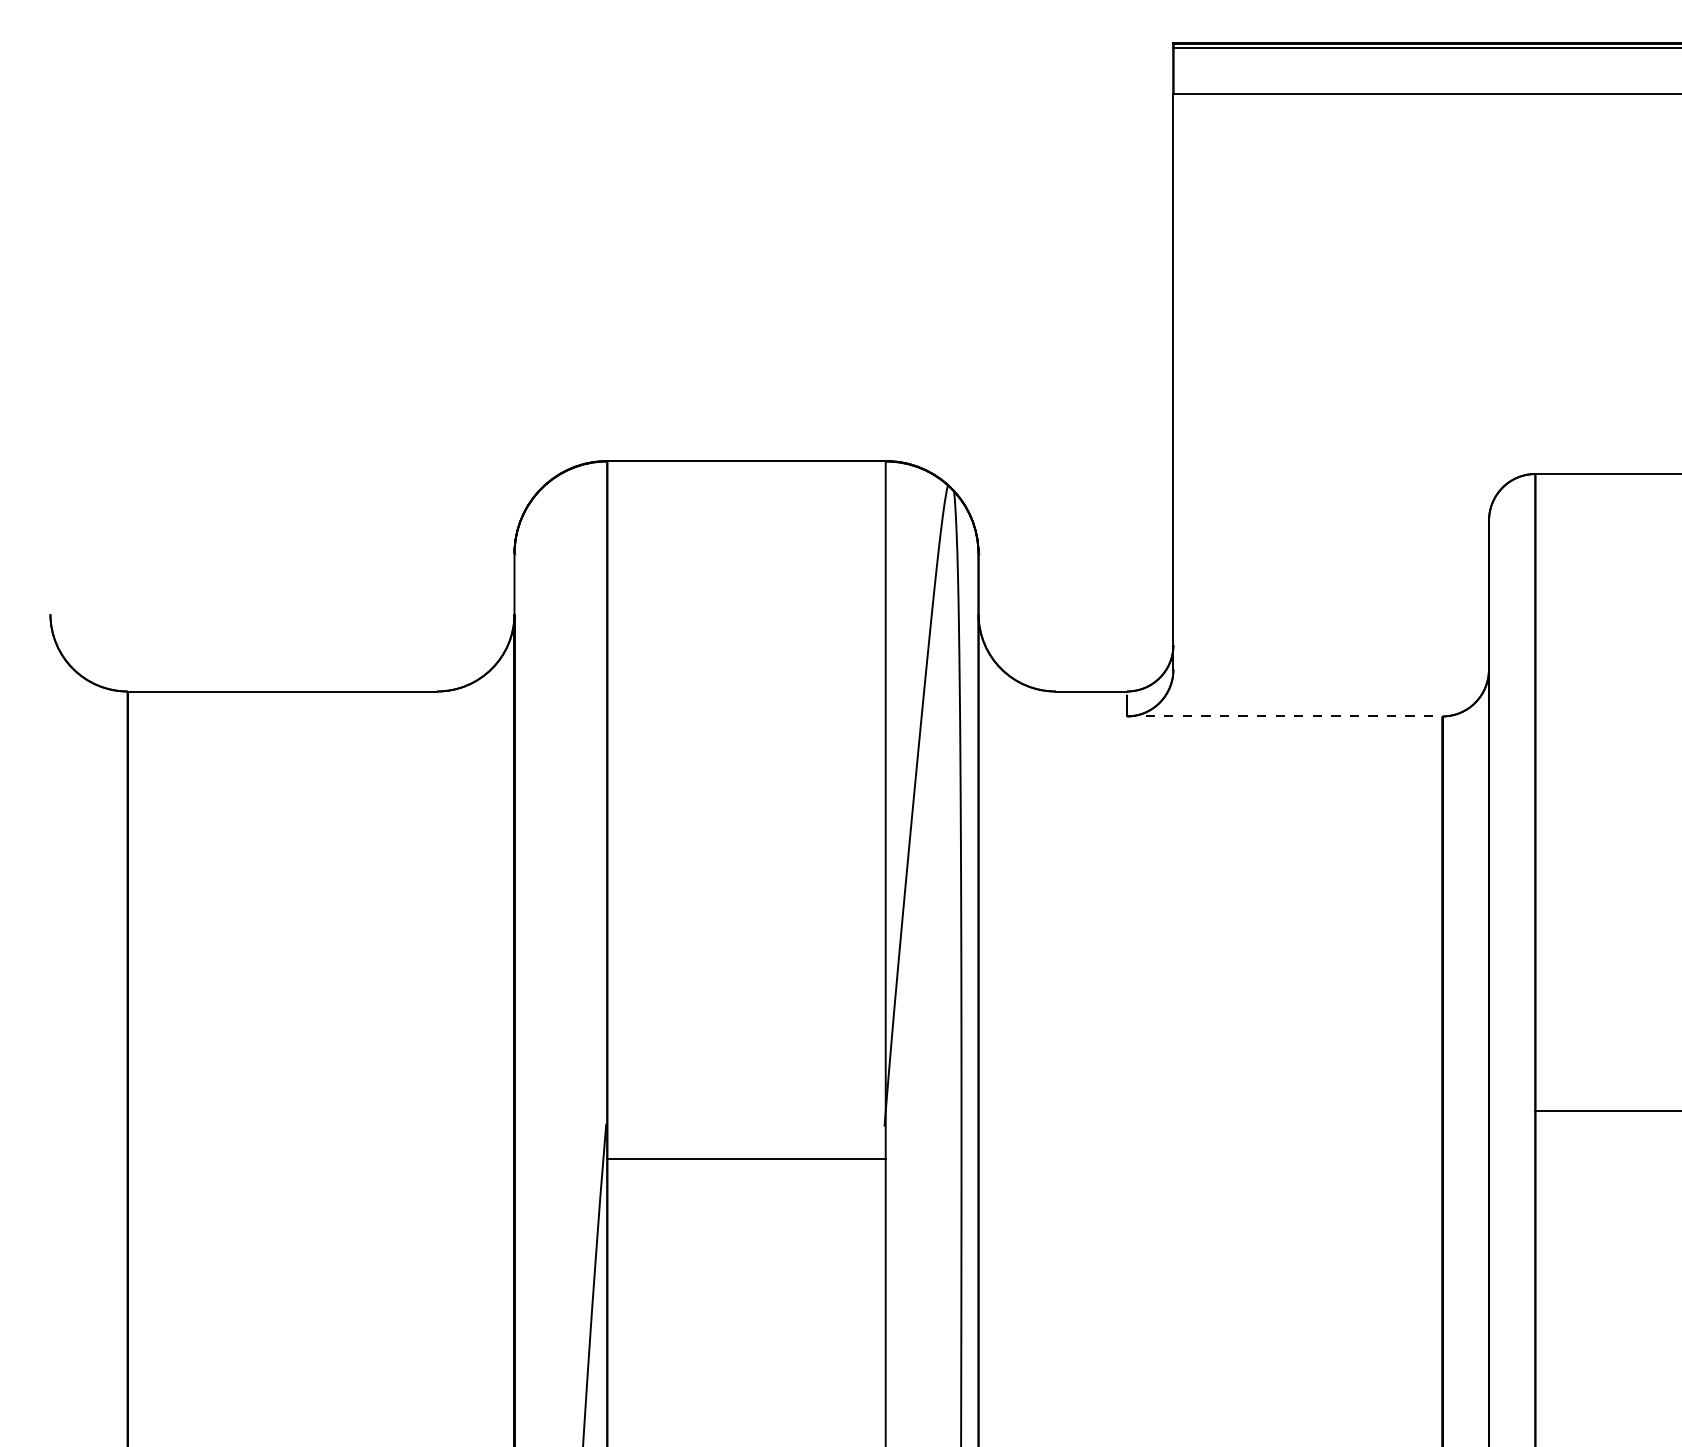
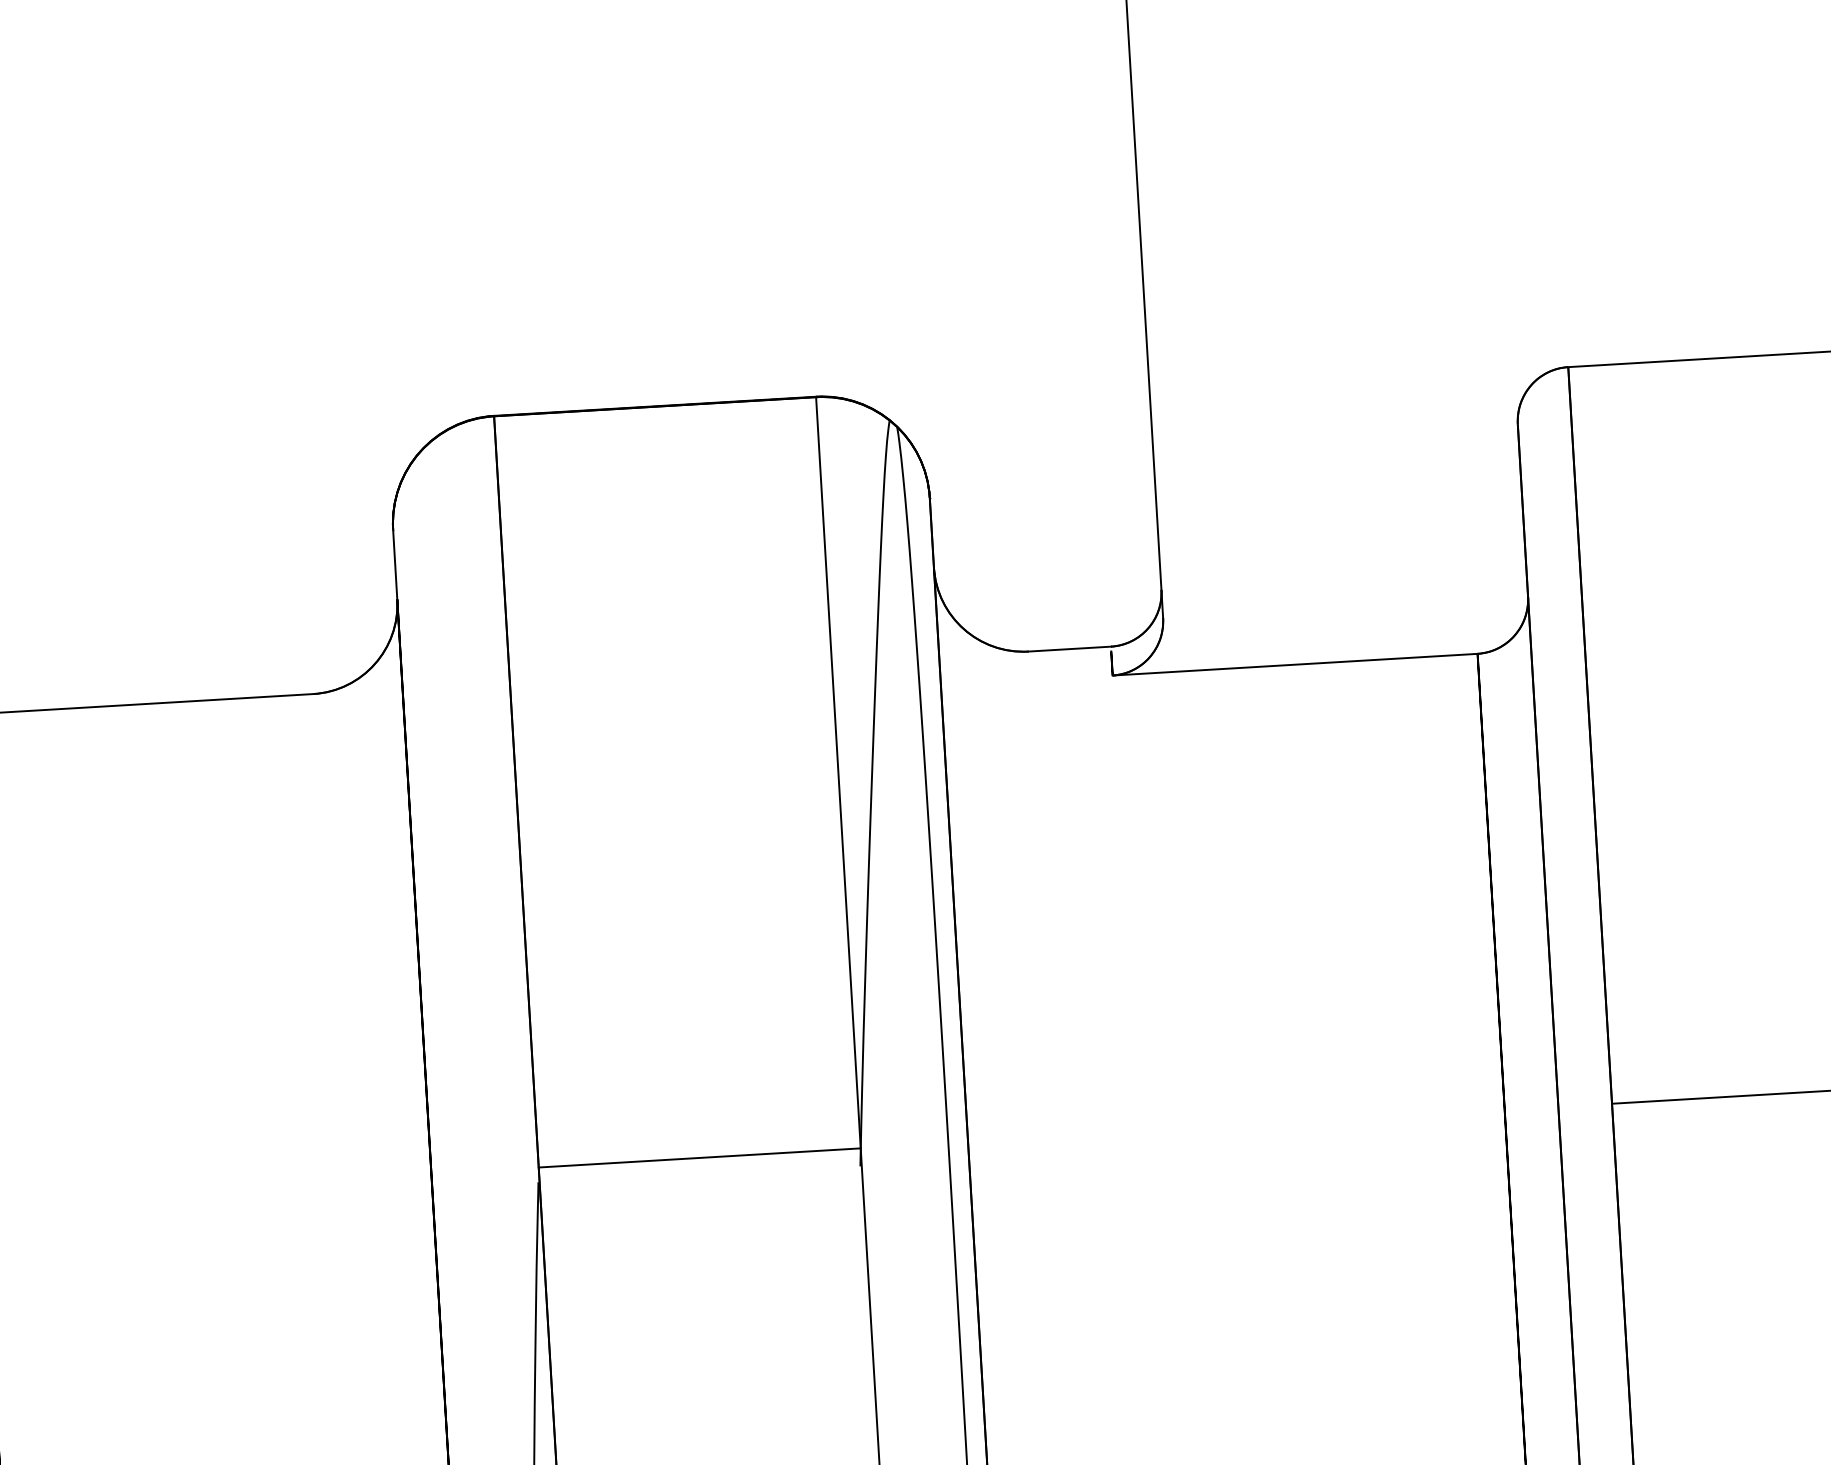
line: (1284, 716) -> (1294, 664), dashed -> solid
line: (746, 1159) -> (699, 1158), moved

